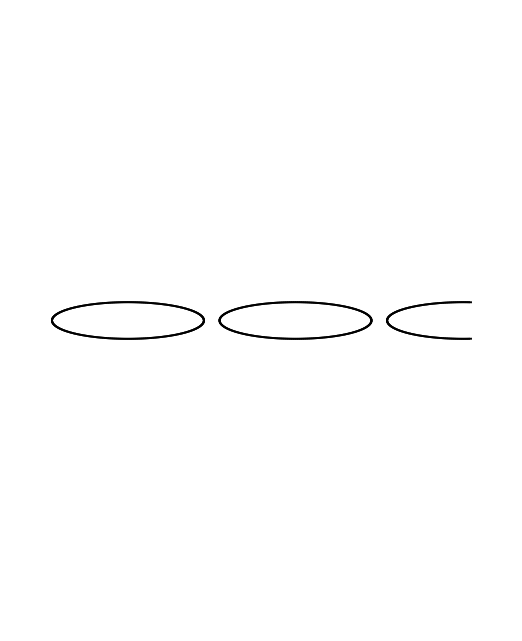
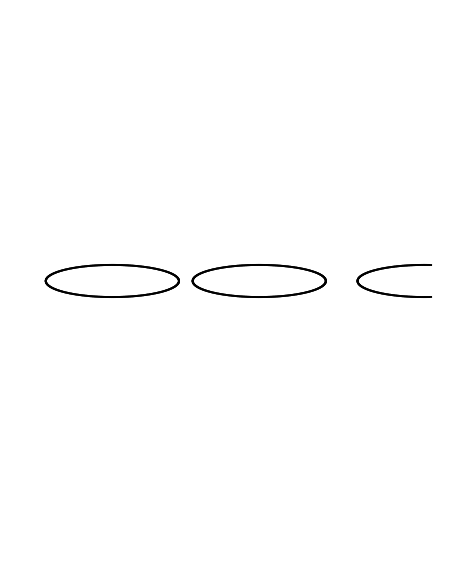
part: (424, 306) -> (390, 268), moved

